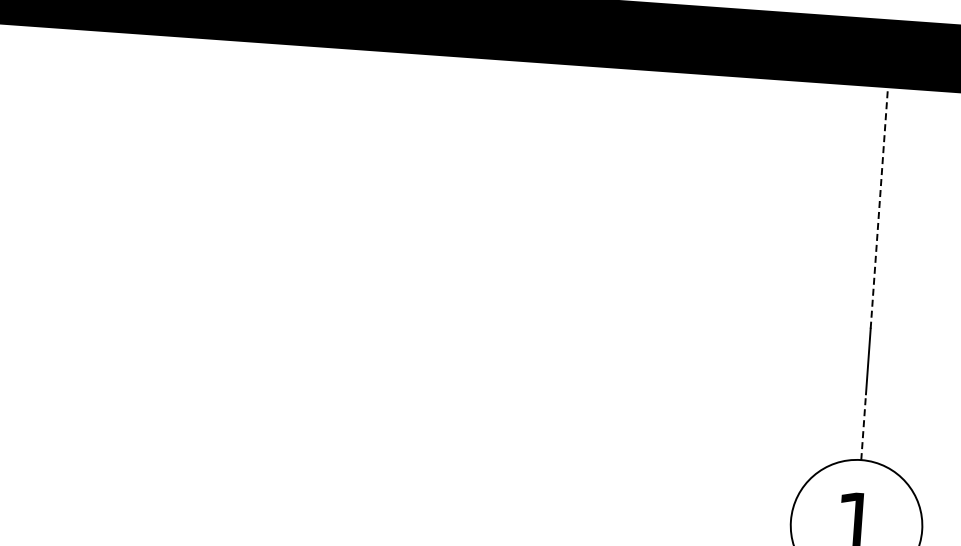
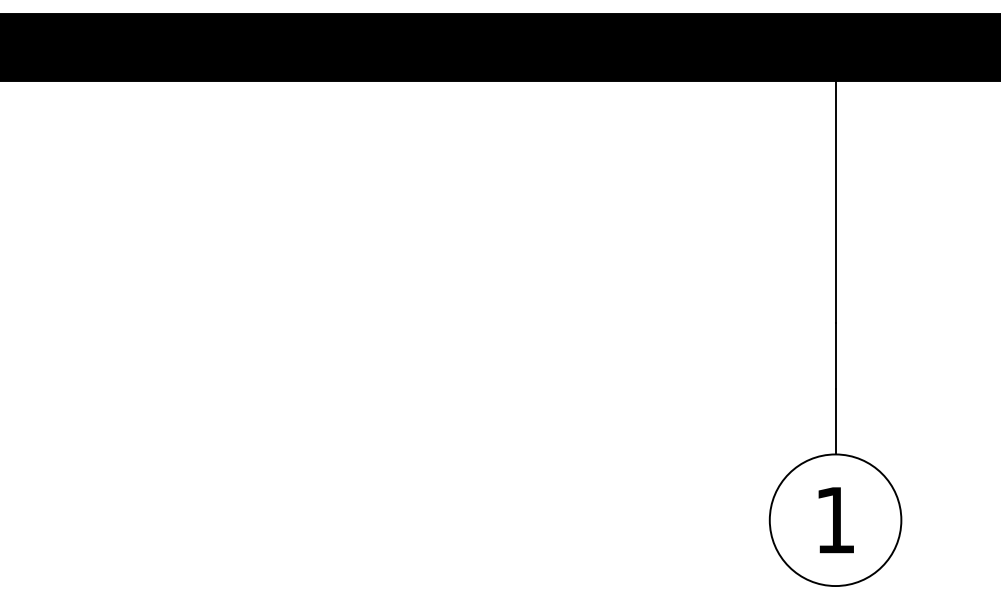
line: (879, 207) -> (835, 201), dashed -> solid
line: (863, 427) -> (835, 421), dashed -> solid

